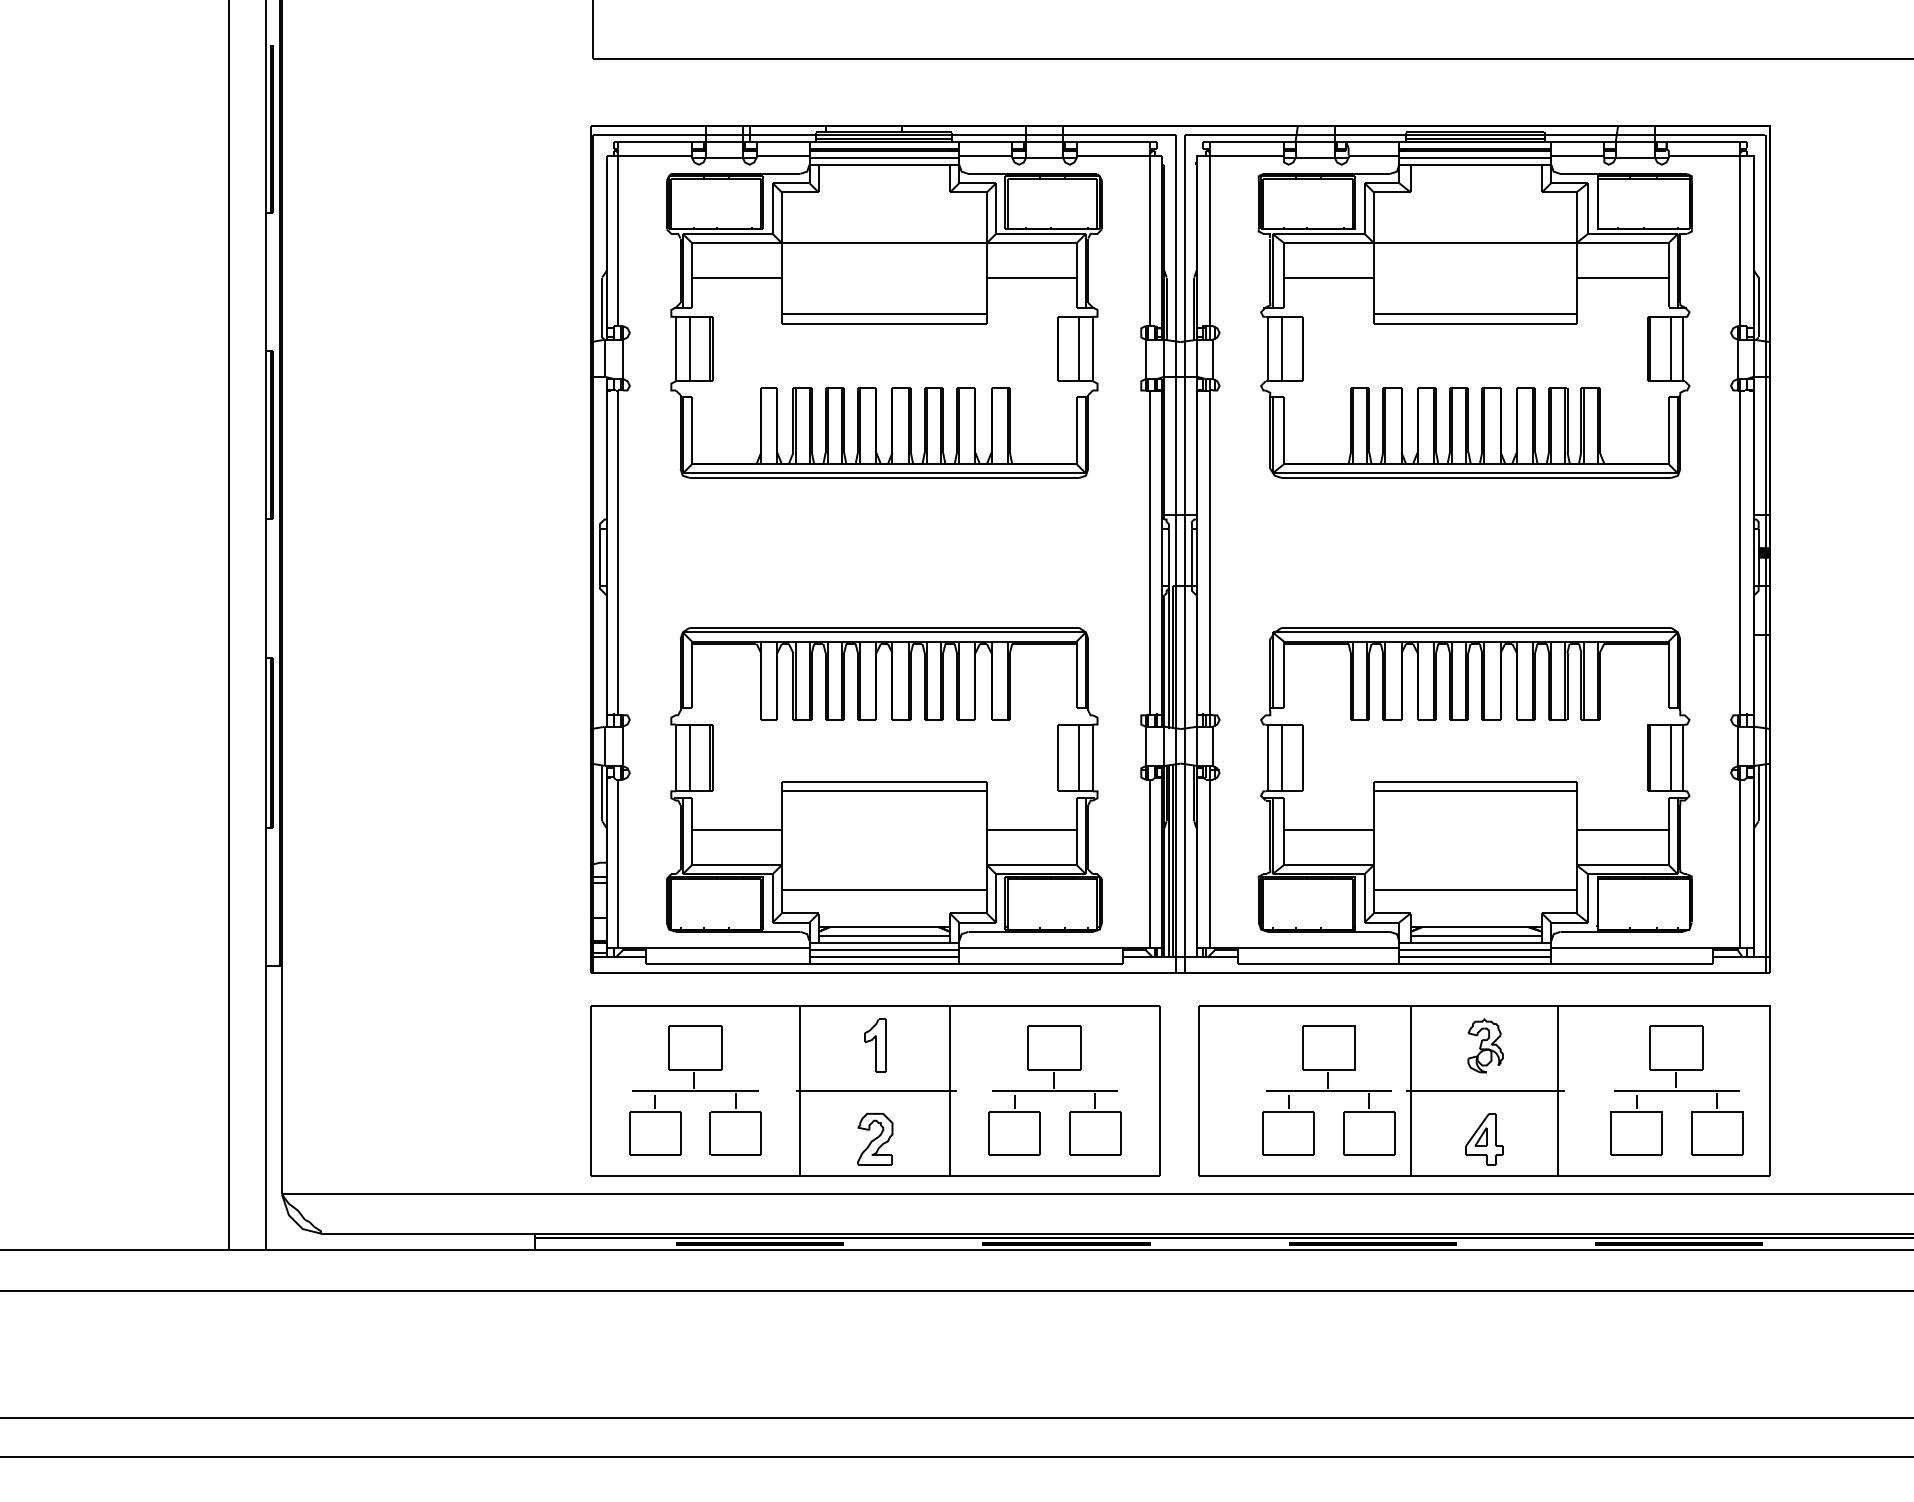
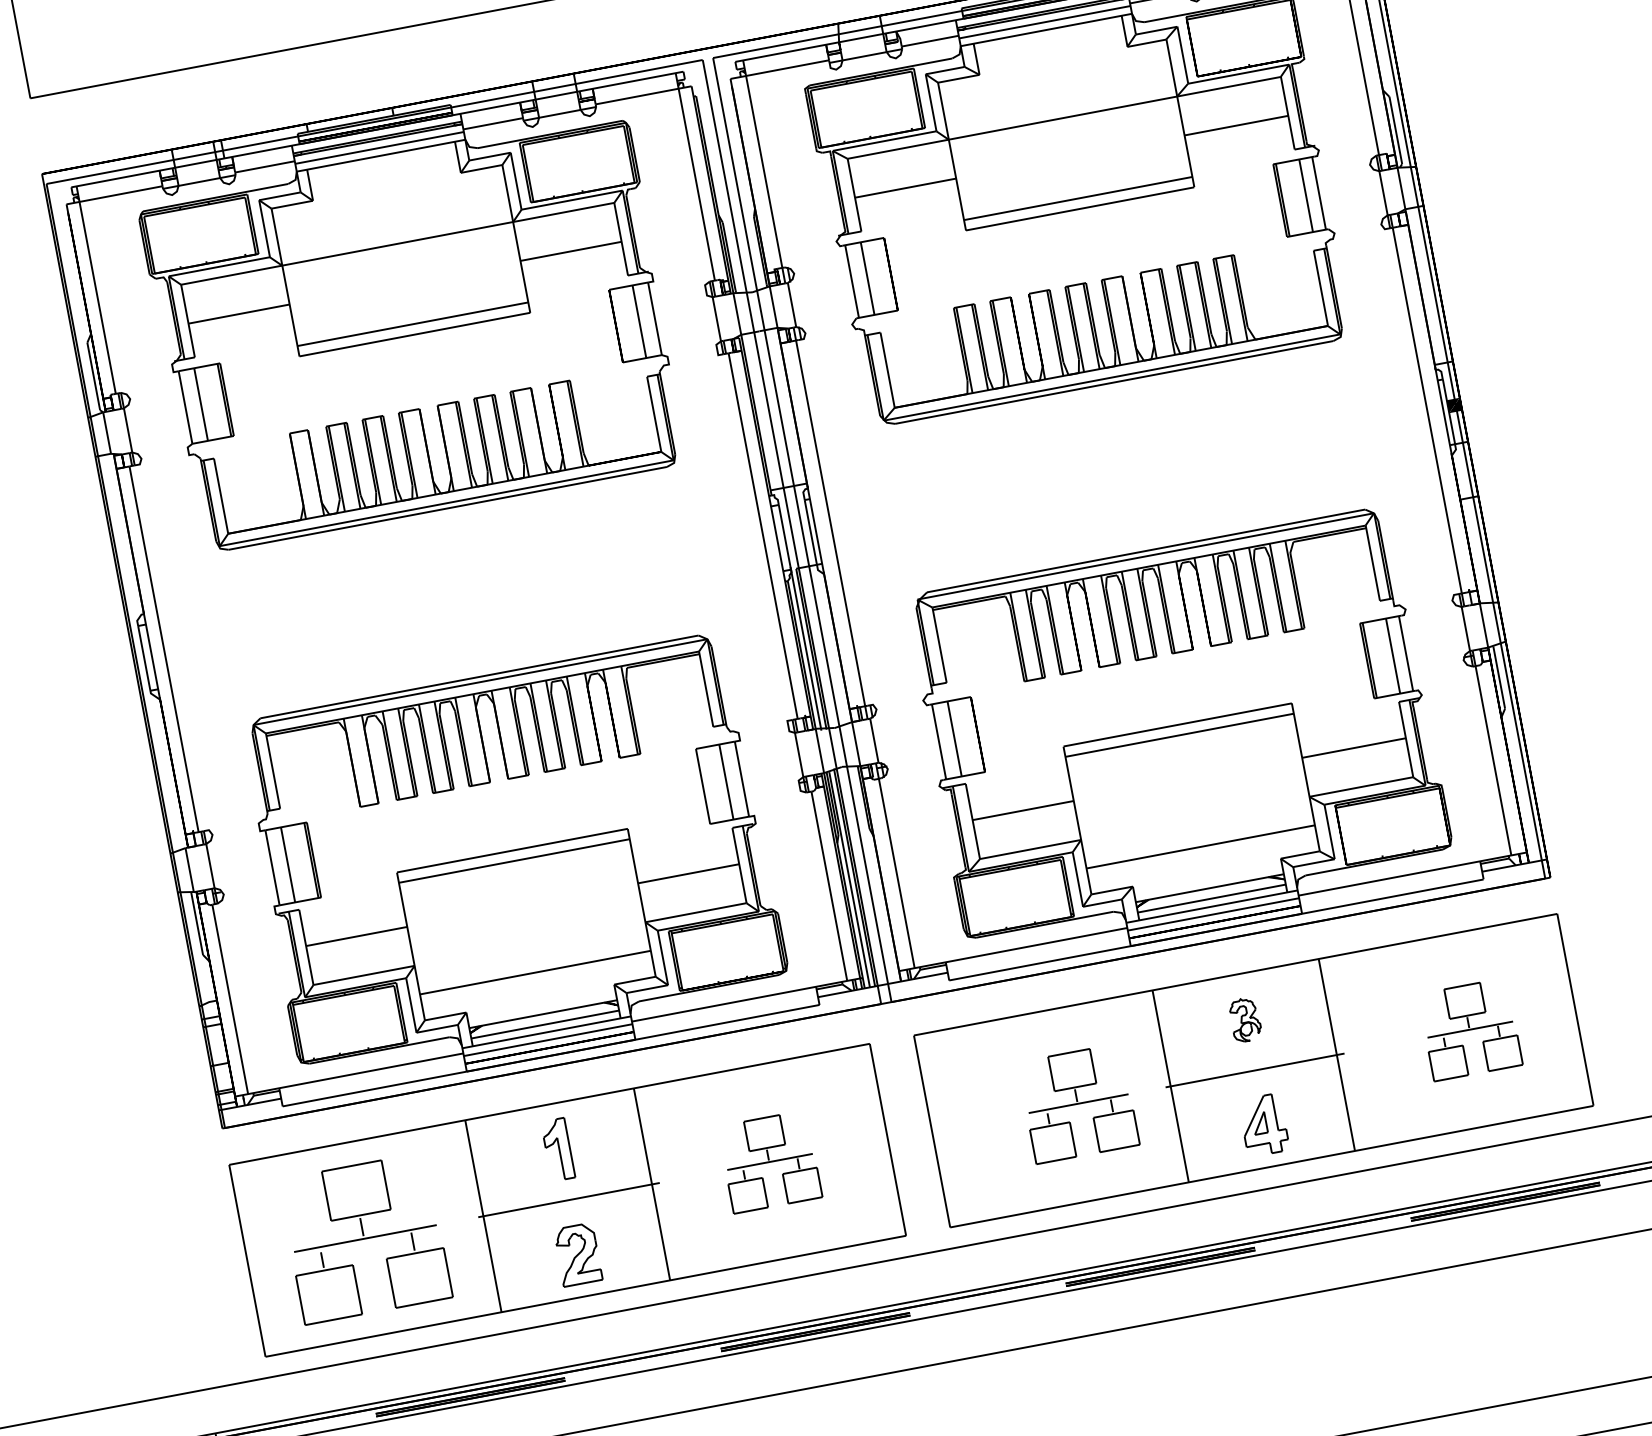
part: (1485, 1045) -> (1245, 1019), size x0.7
part: (1054, 1090) -> (769, 1161), size x0.6
part: (1328, 1090) -> (1077, 1103), size x0.7
part: (1676, 1090) -> (1469, 1029), size x0.6

